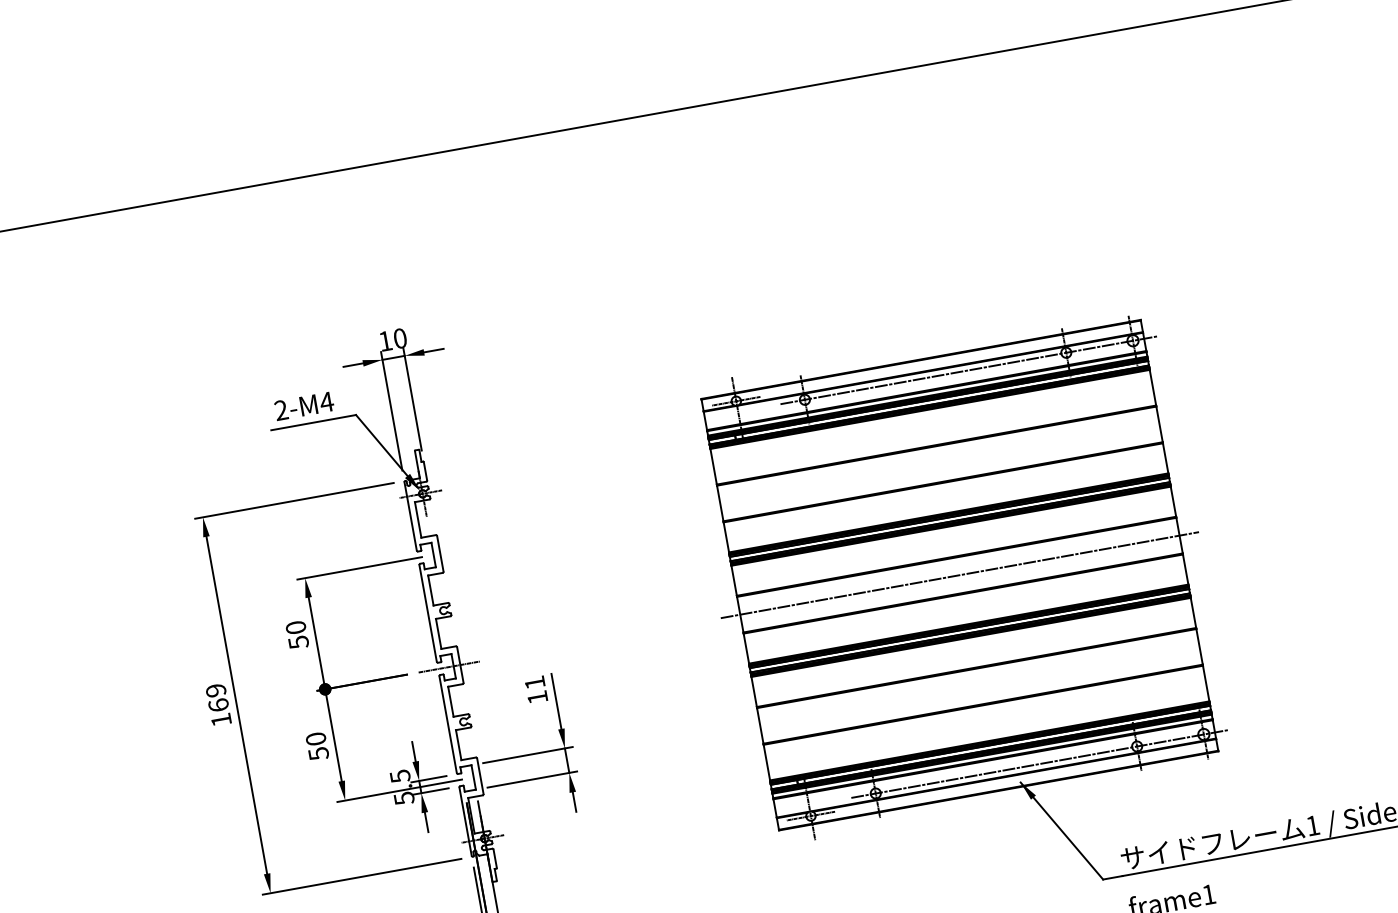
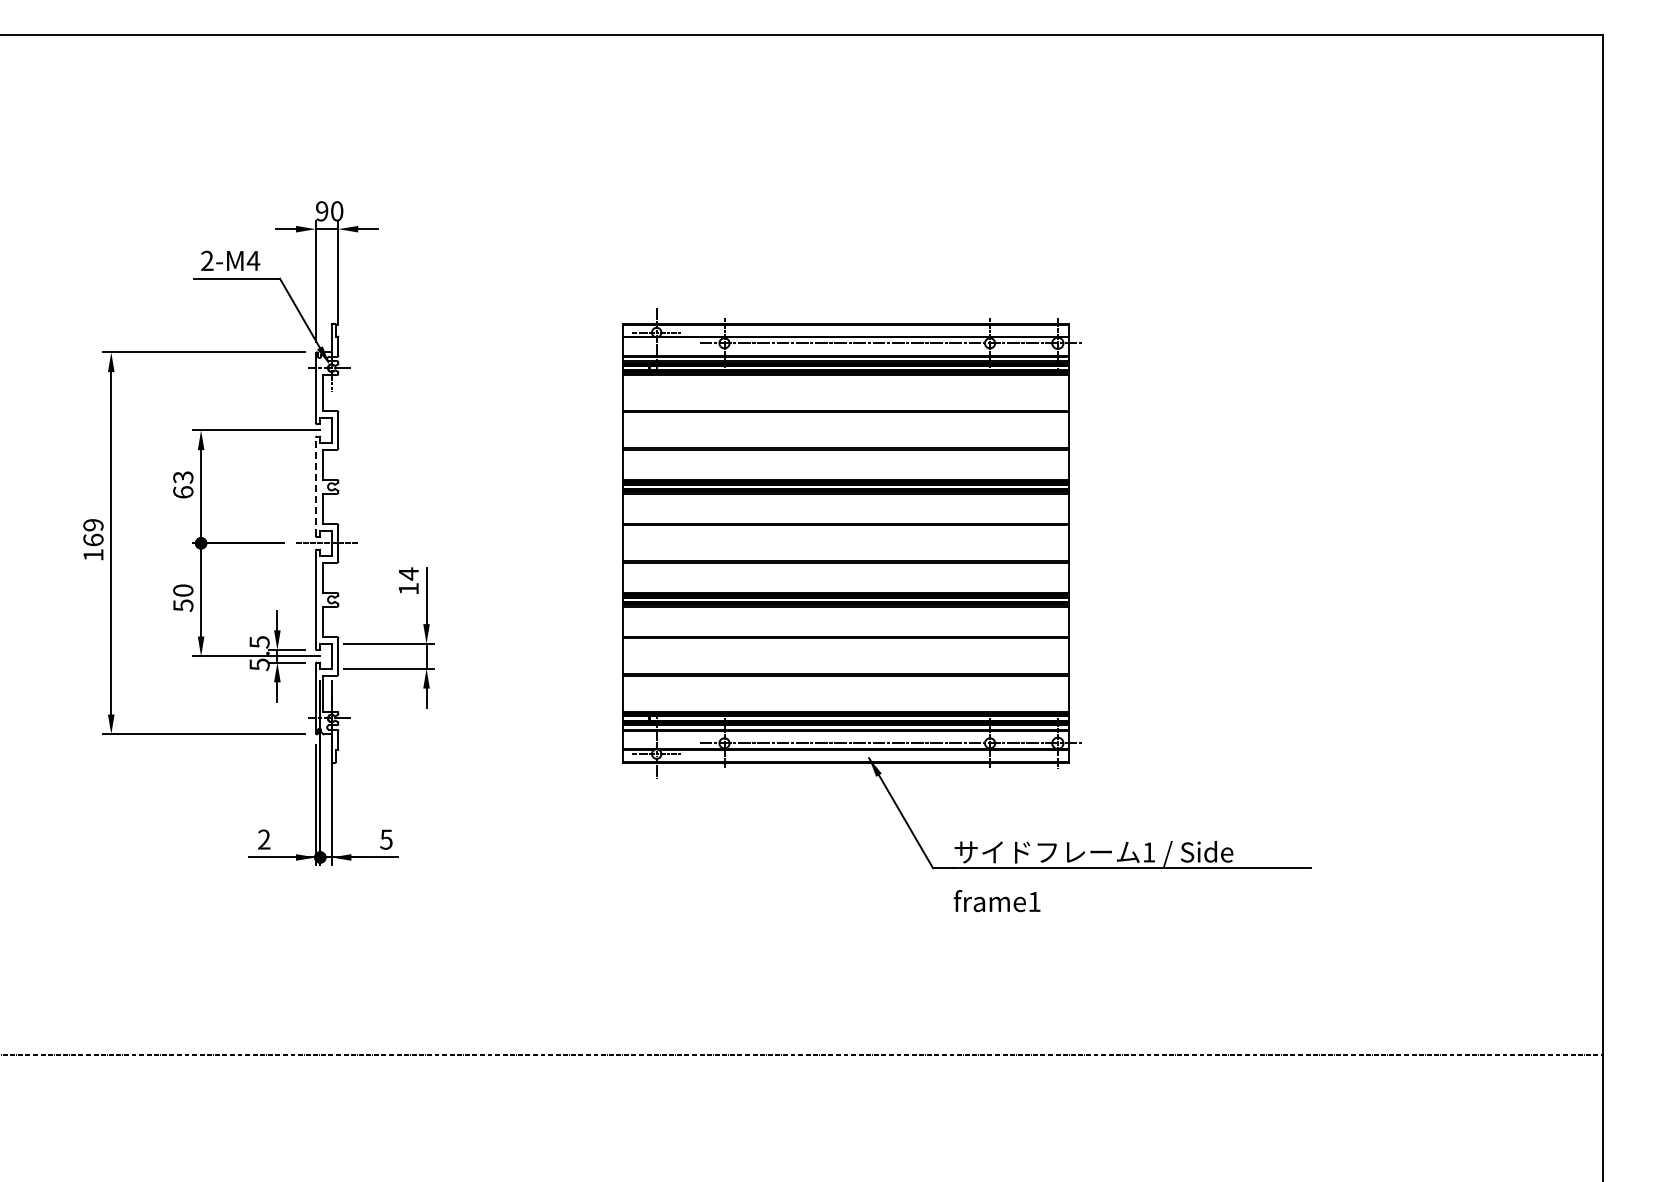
text: (385, 341) -> (322, 211), 10 -> 90
line: (959, 575) -> (845, 543), removed
line: (427, 613) -> (315, 486), solid -> dashed
text: (297, 634) -> (183, 484), 50 -> 63
text: (534, 682) -> (408, 573), 11 -> 14

